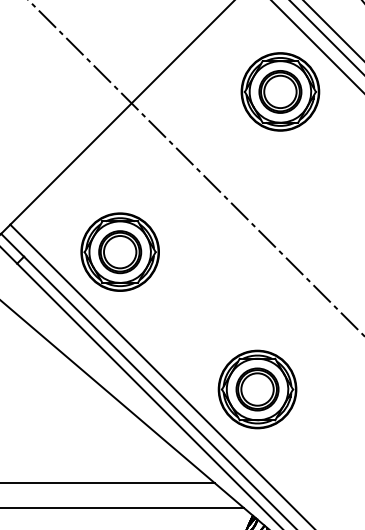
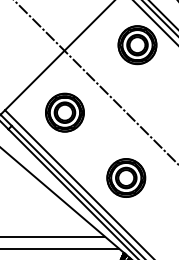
part: (119, 251) -> (64, 112), moved
part: (257, 388) -> (126, 177), moved

